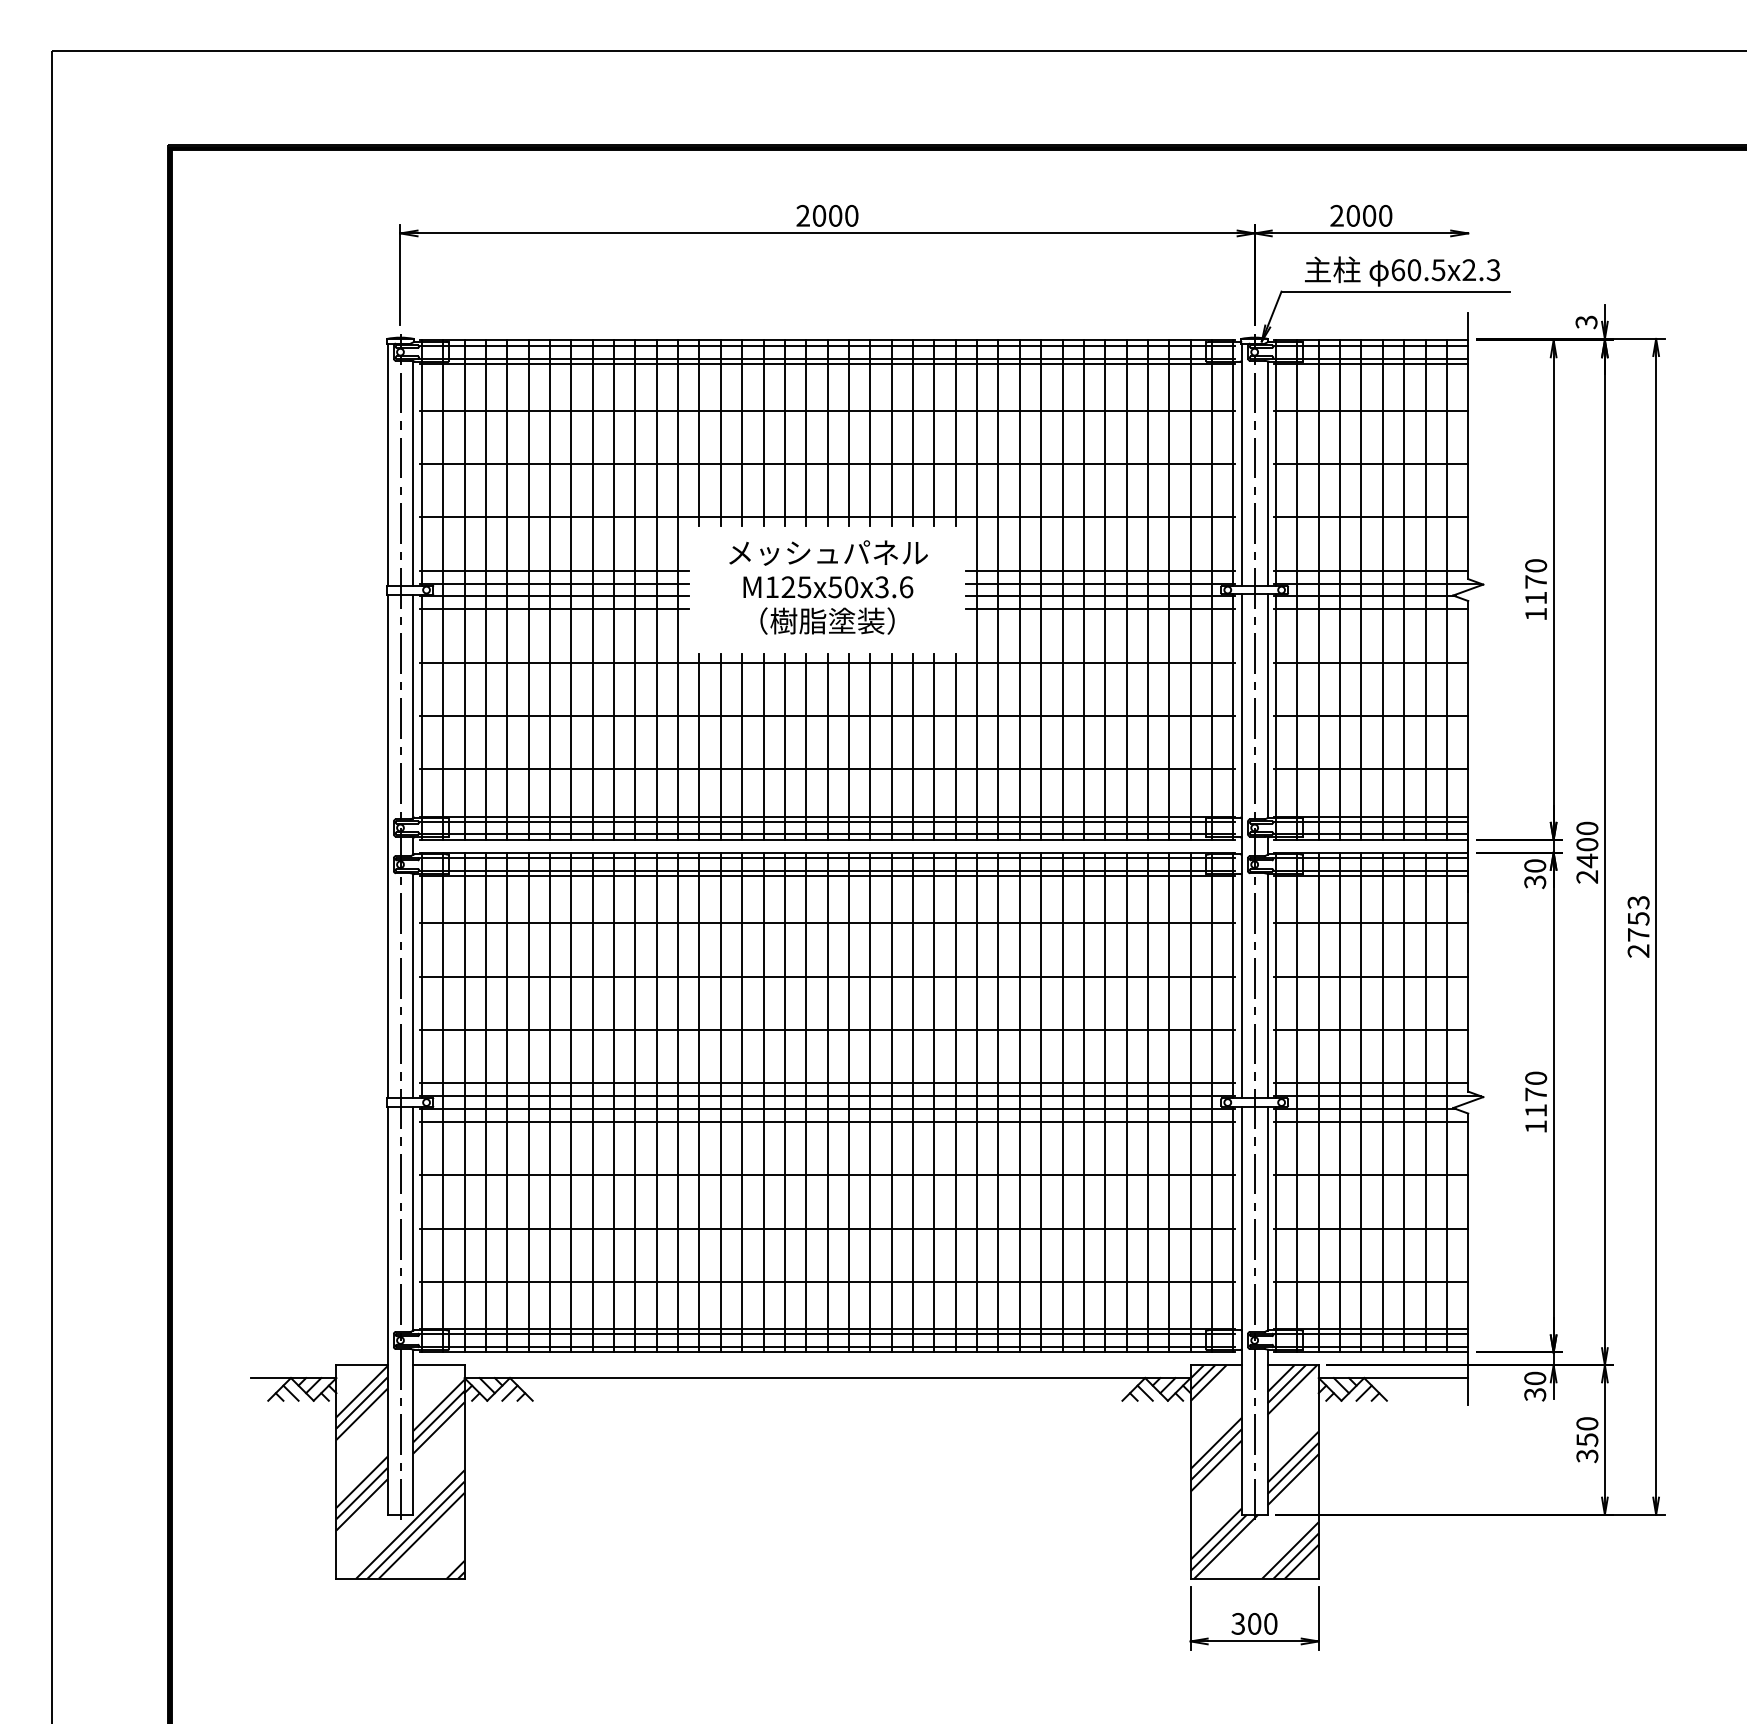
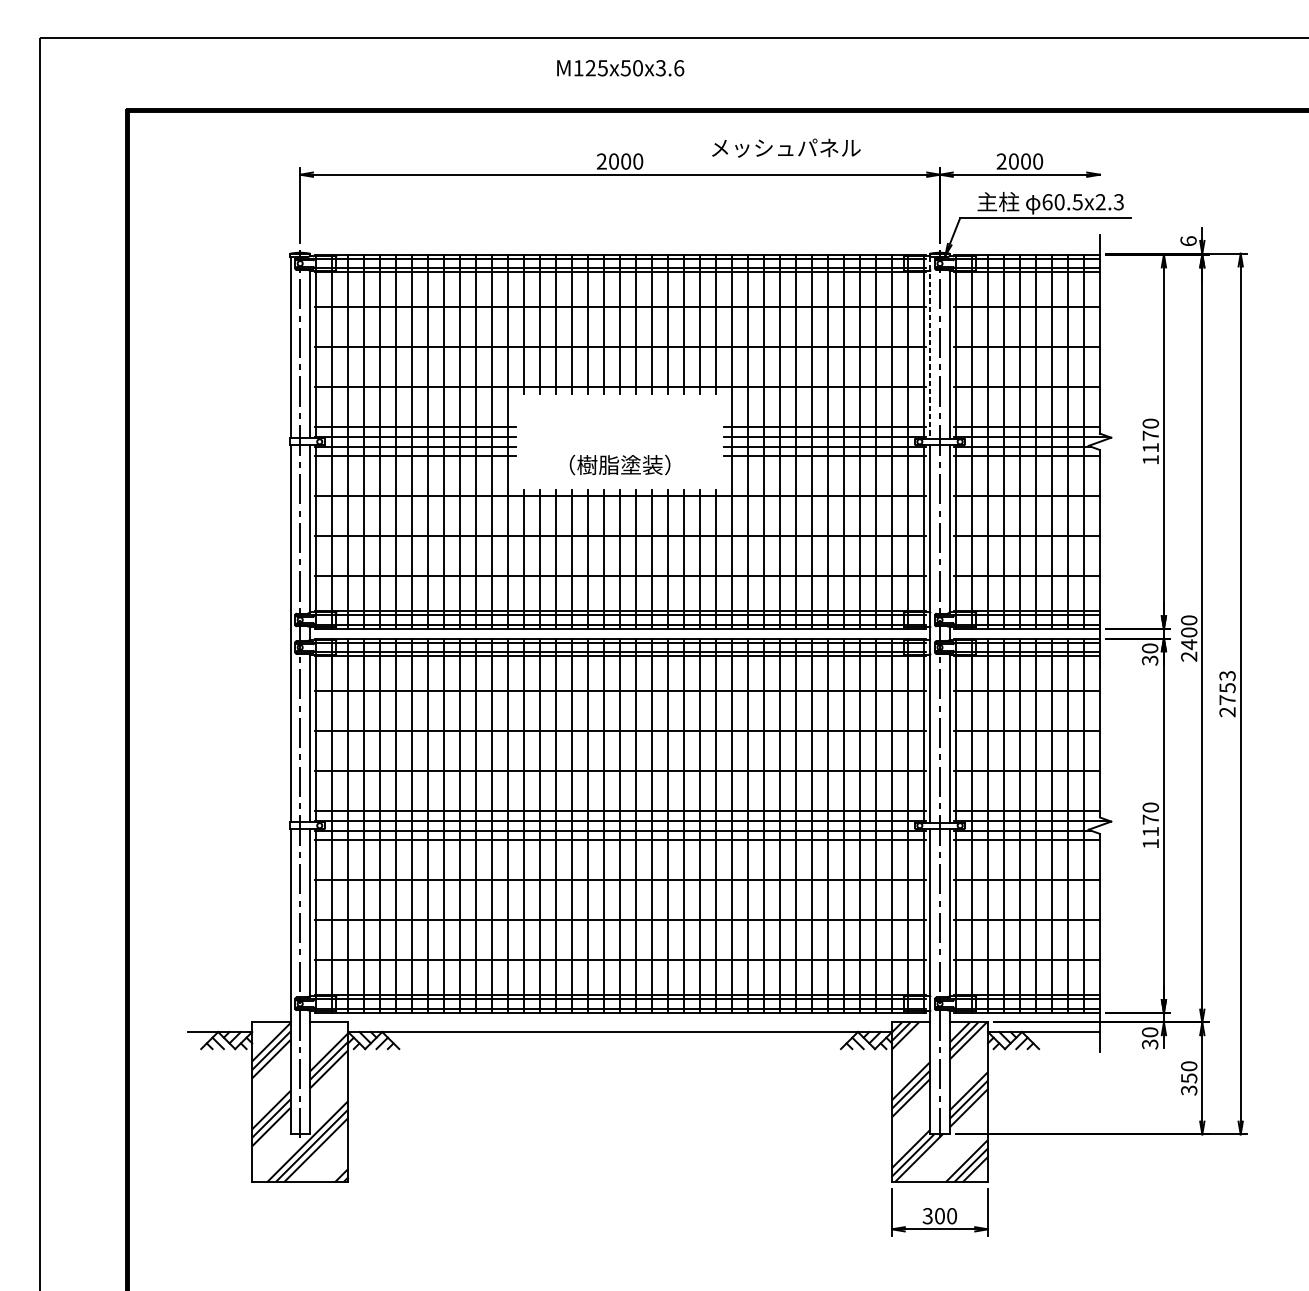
text: (1586, 322) -> (1188, 241), 3 -> 6
line: (1241, 465) -> (930, 348), solid -> dashed
text: (828, 552) -> (786, 147), moved
text: (828, 587) -> (620, 68), moved

